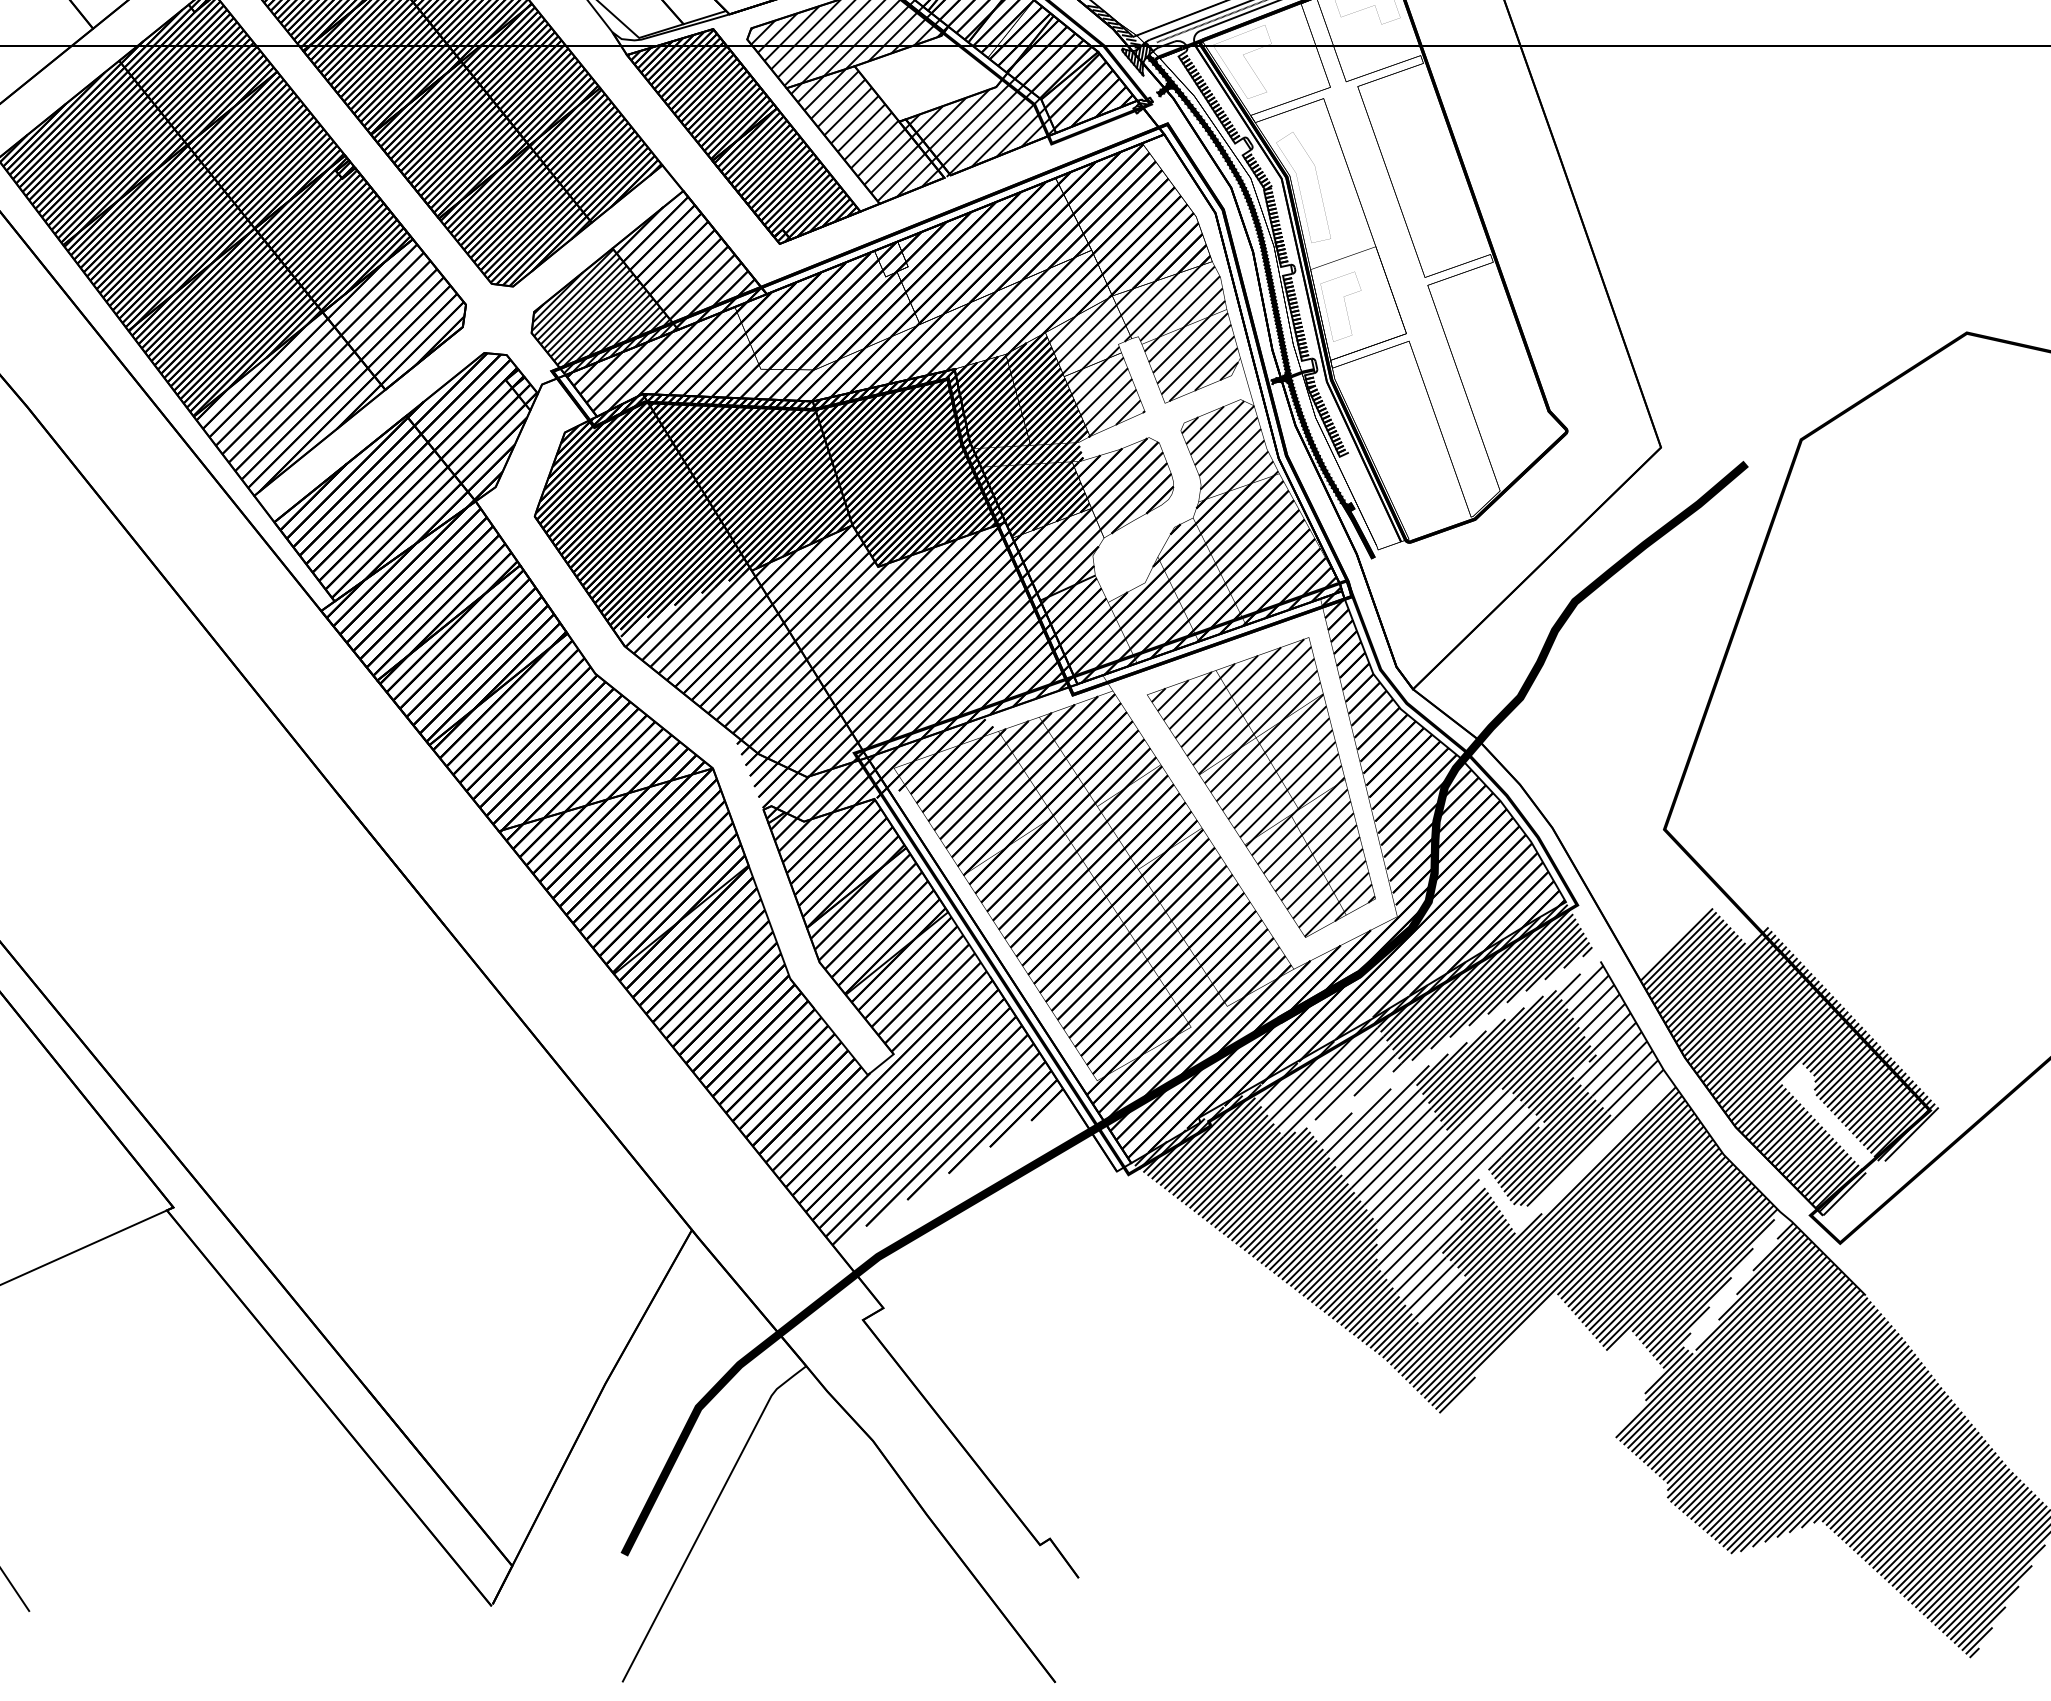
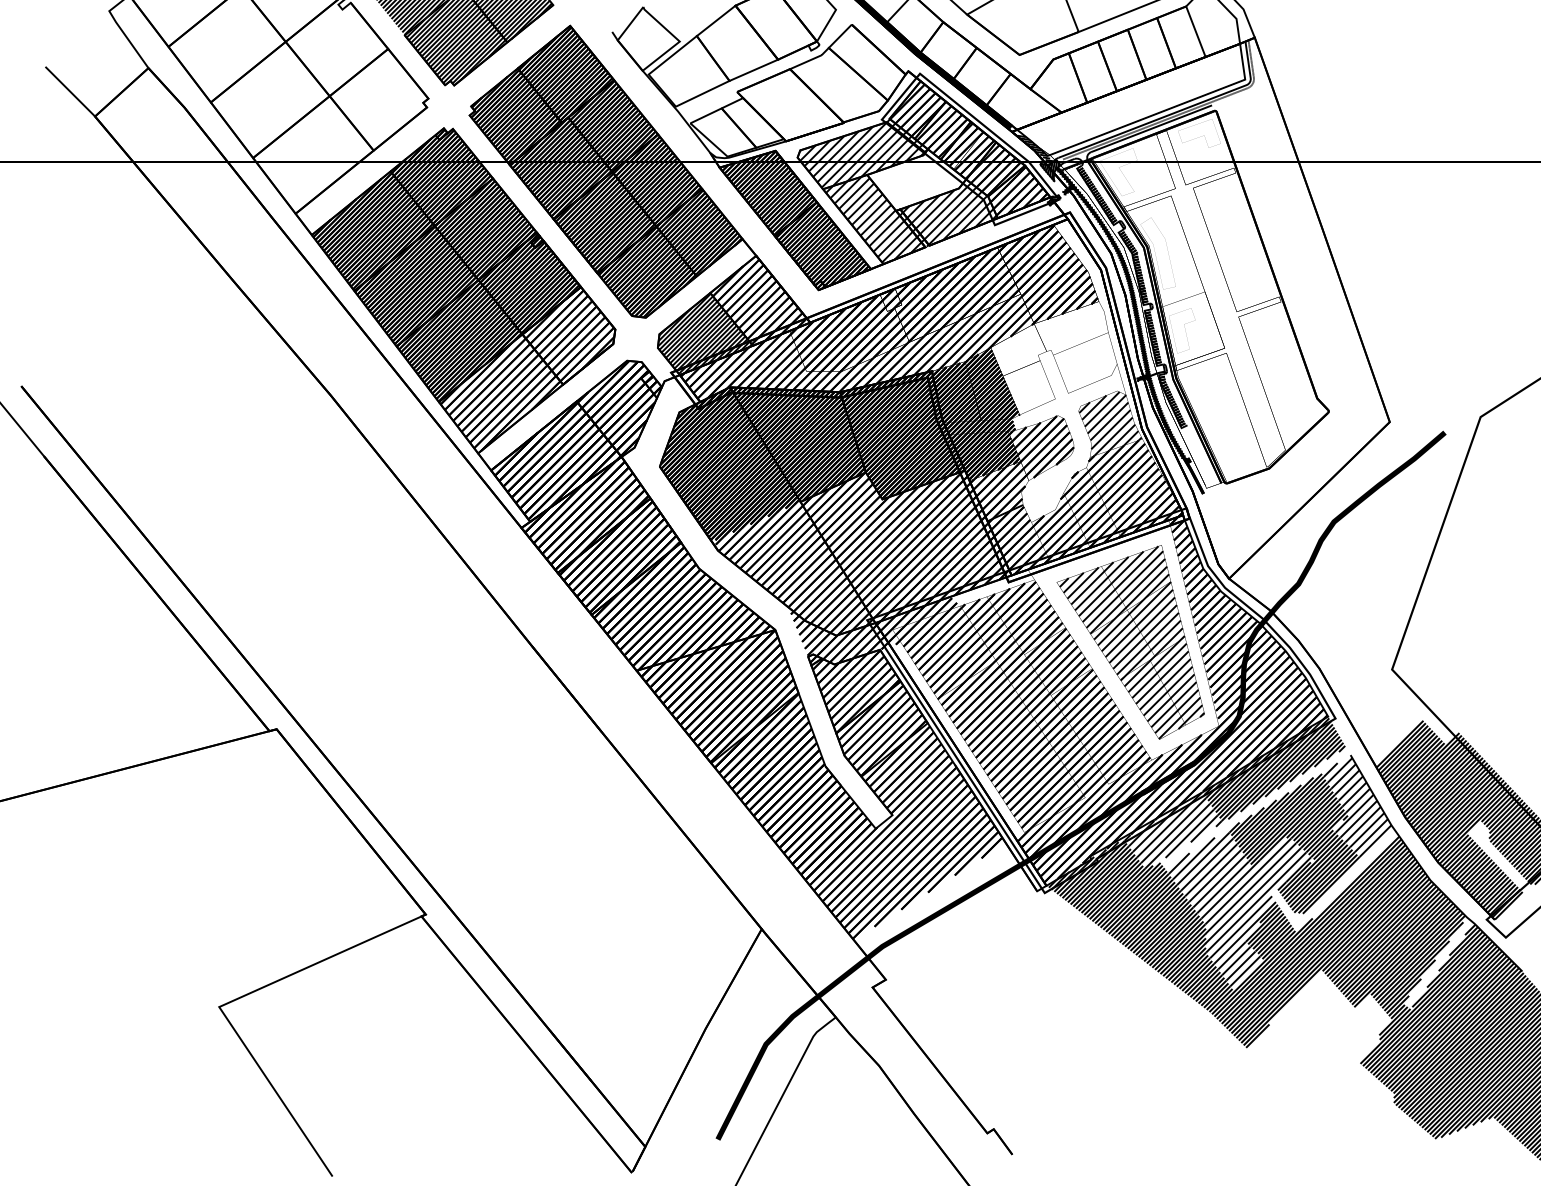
hatch: (1143, 350) -> (1054, 359), removed

